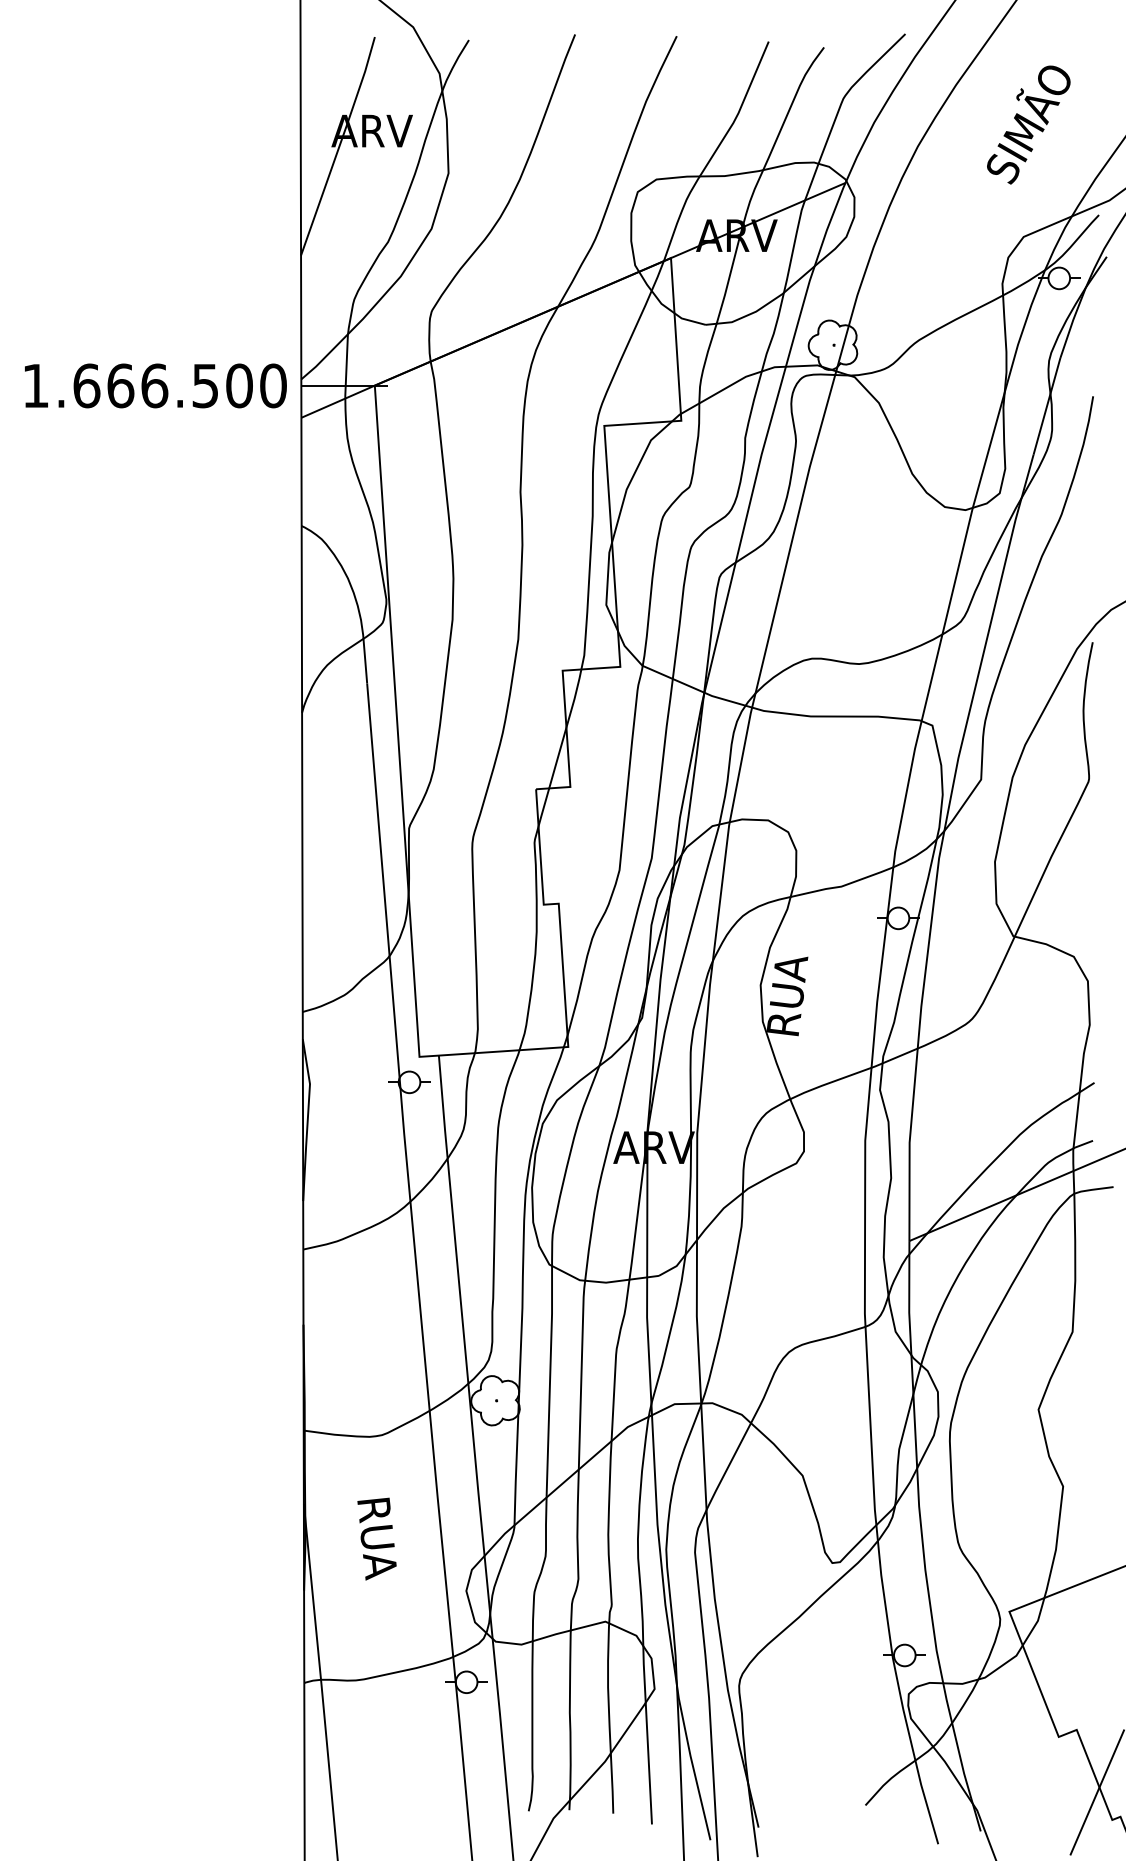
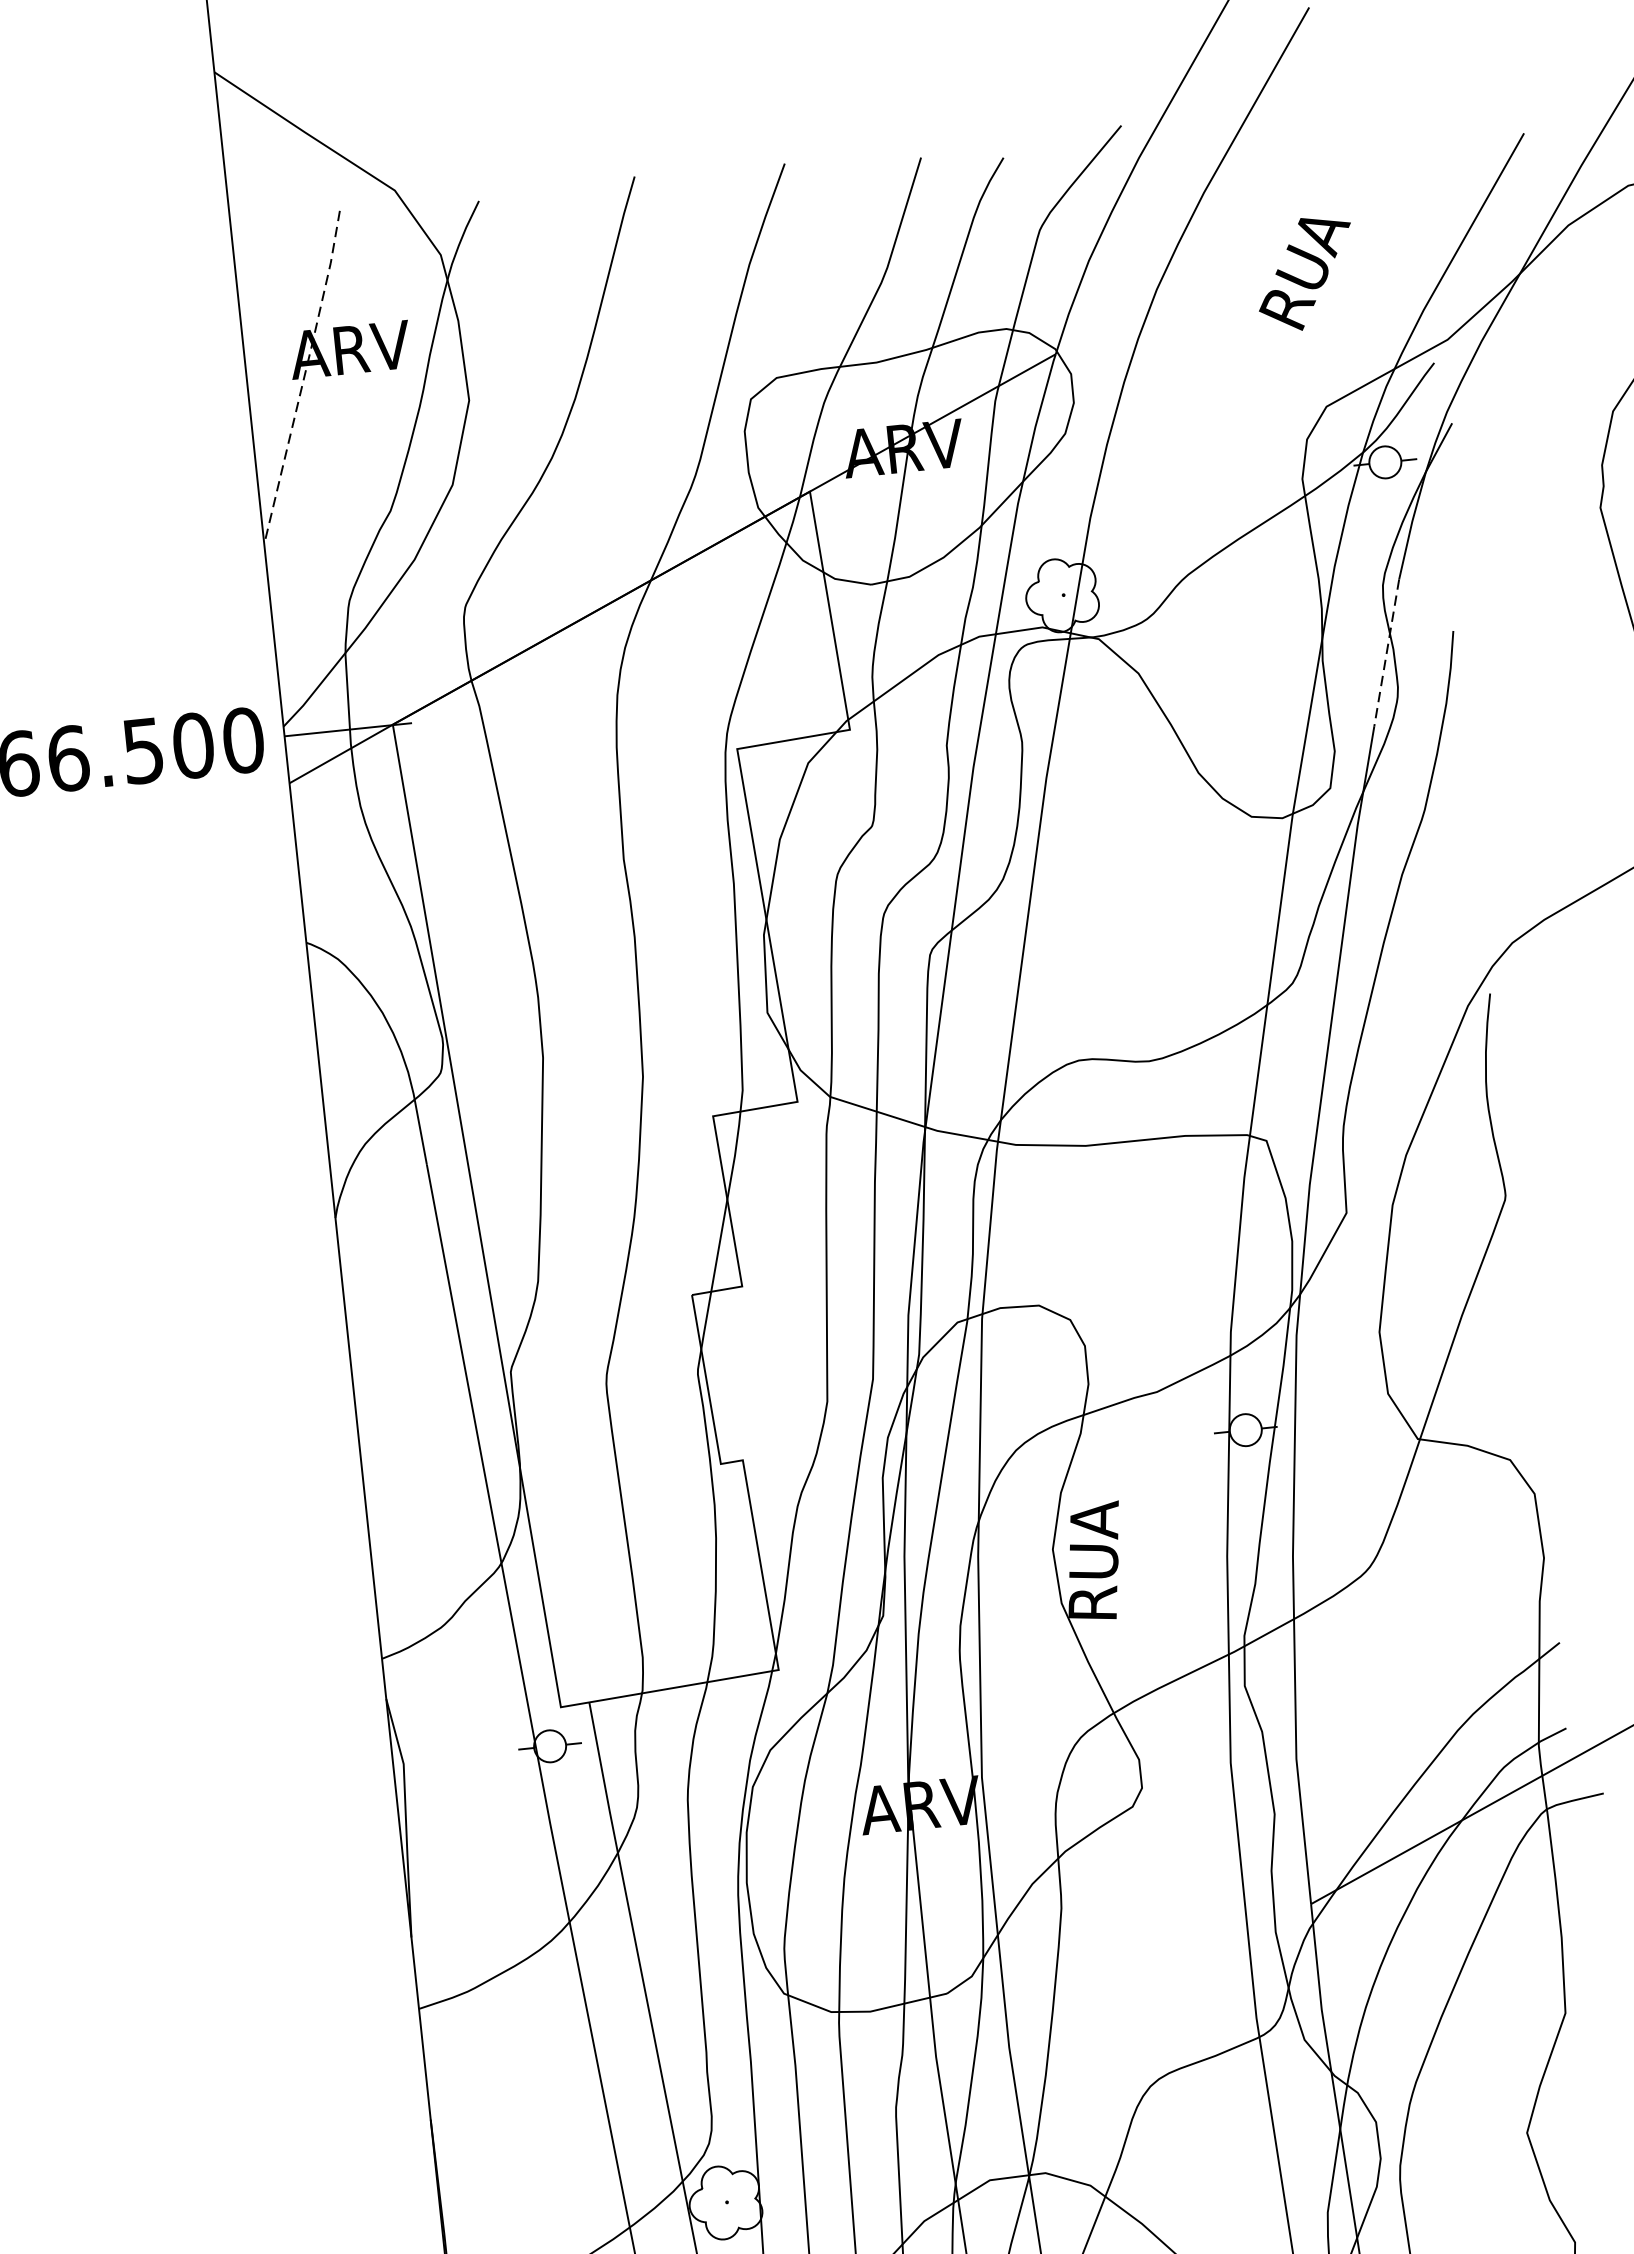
text: (1027, 124) -> (1315, 240), SIMÃO -> RUA
line: (339, 145) -> (304, 376), solid -> dashed
line: (1046, 406) -> (1386, 653), solid -> dashed

